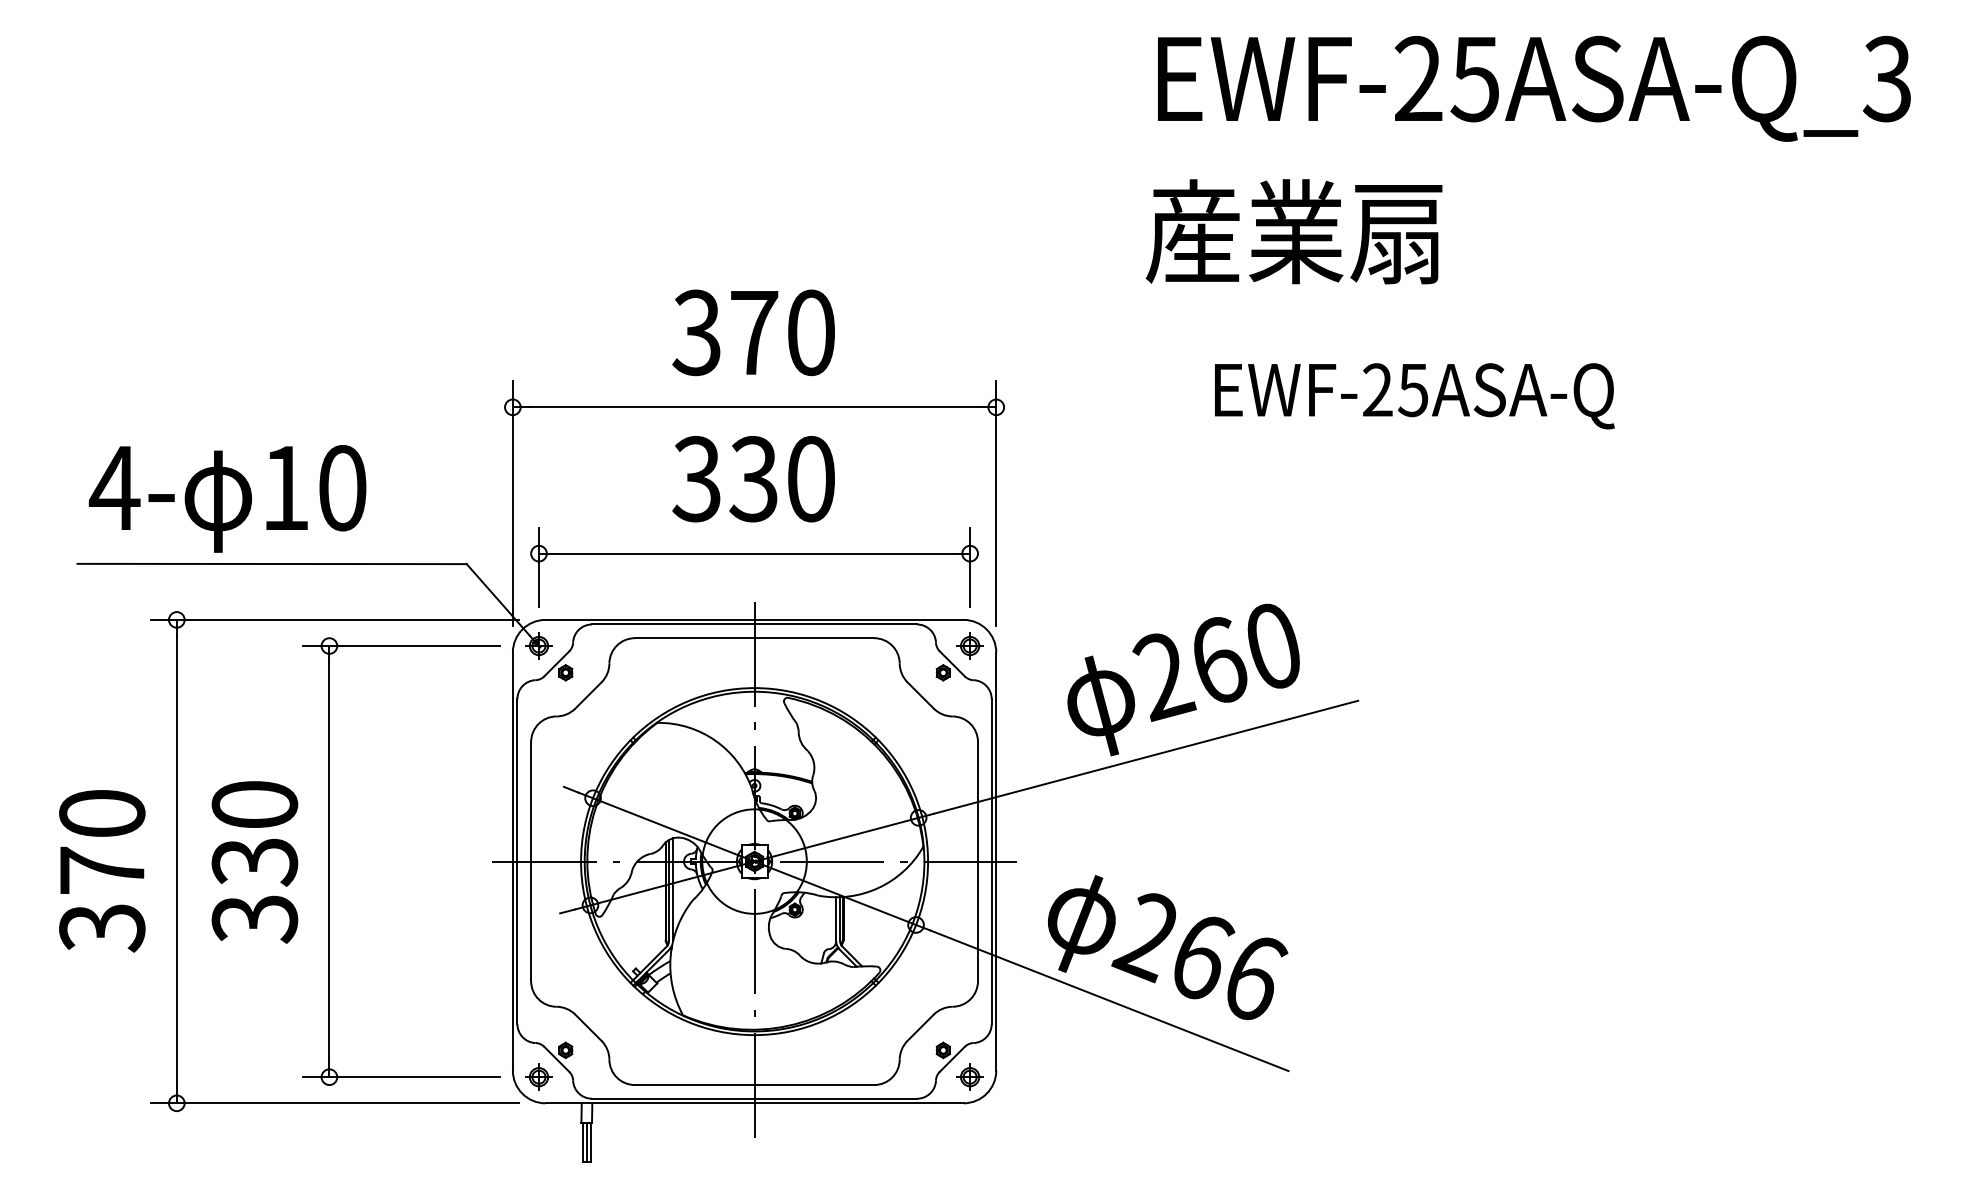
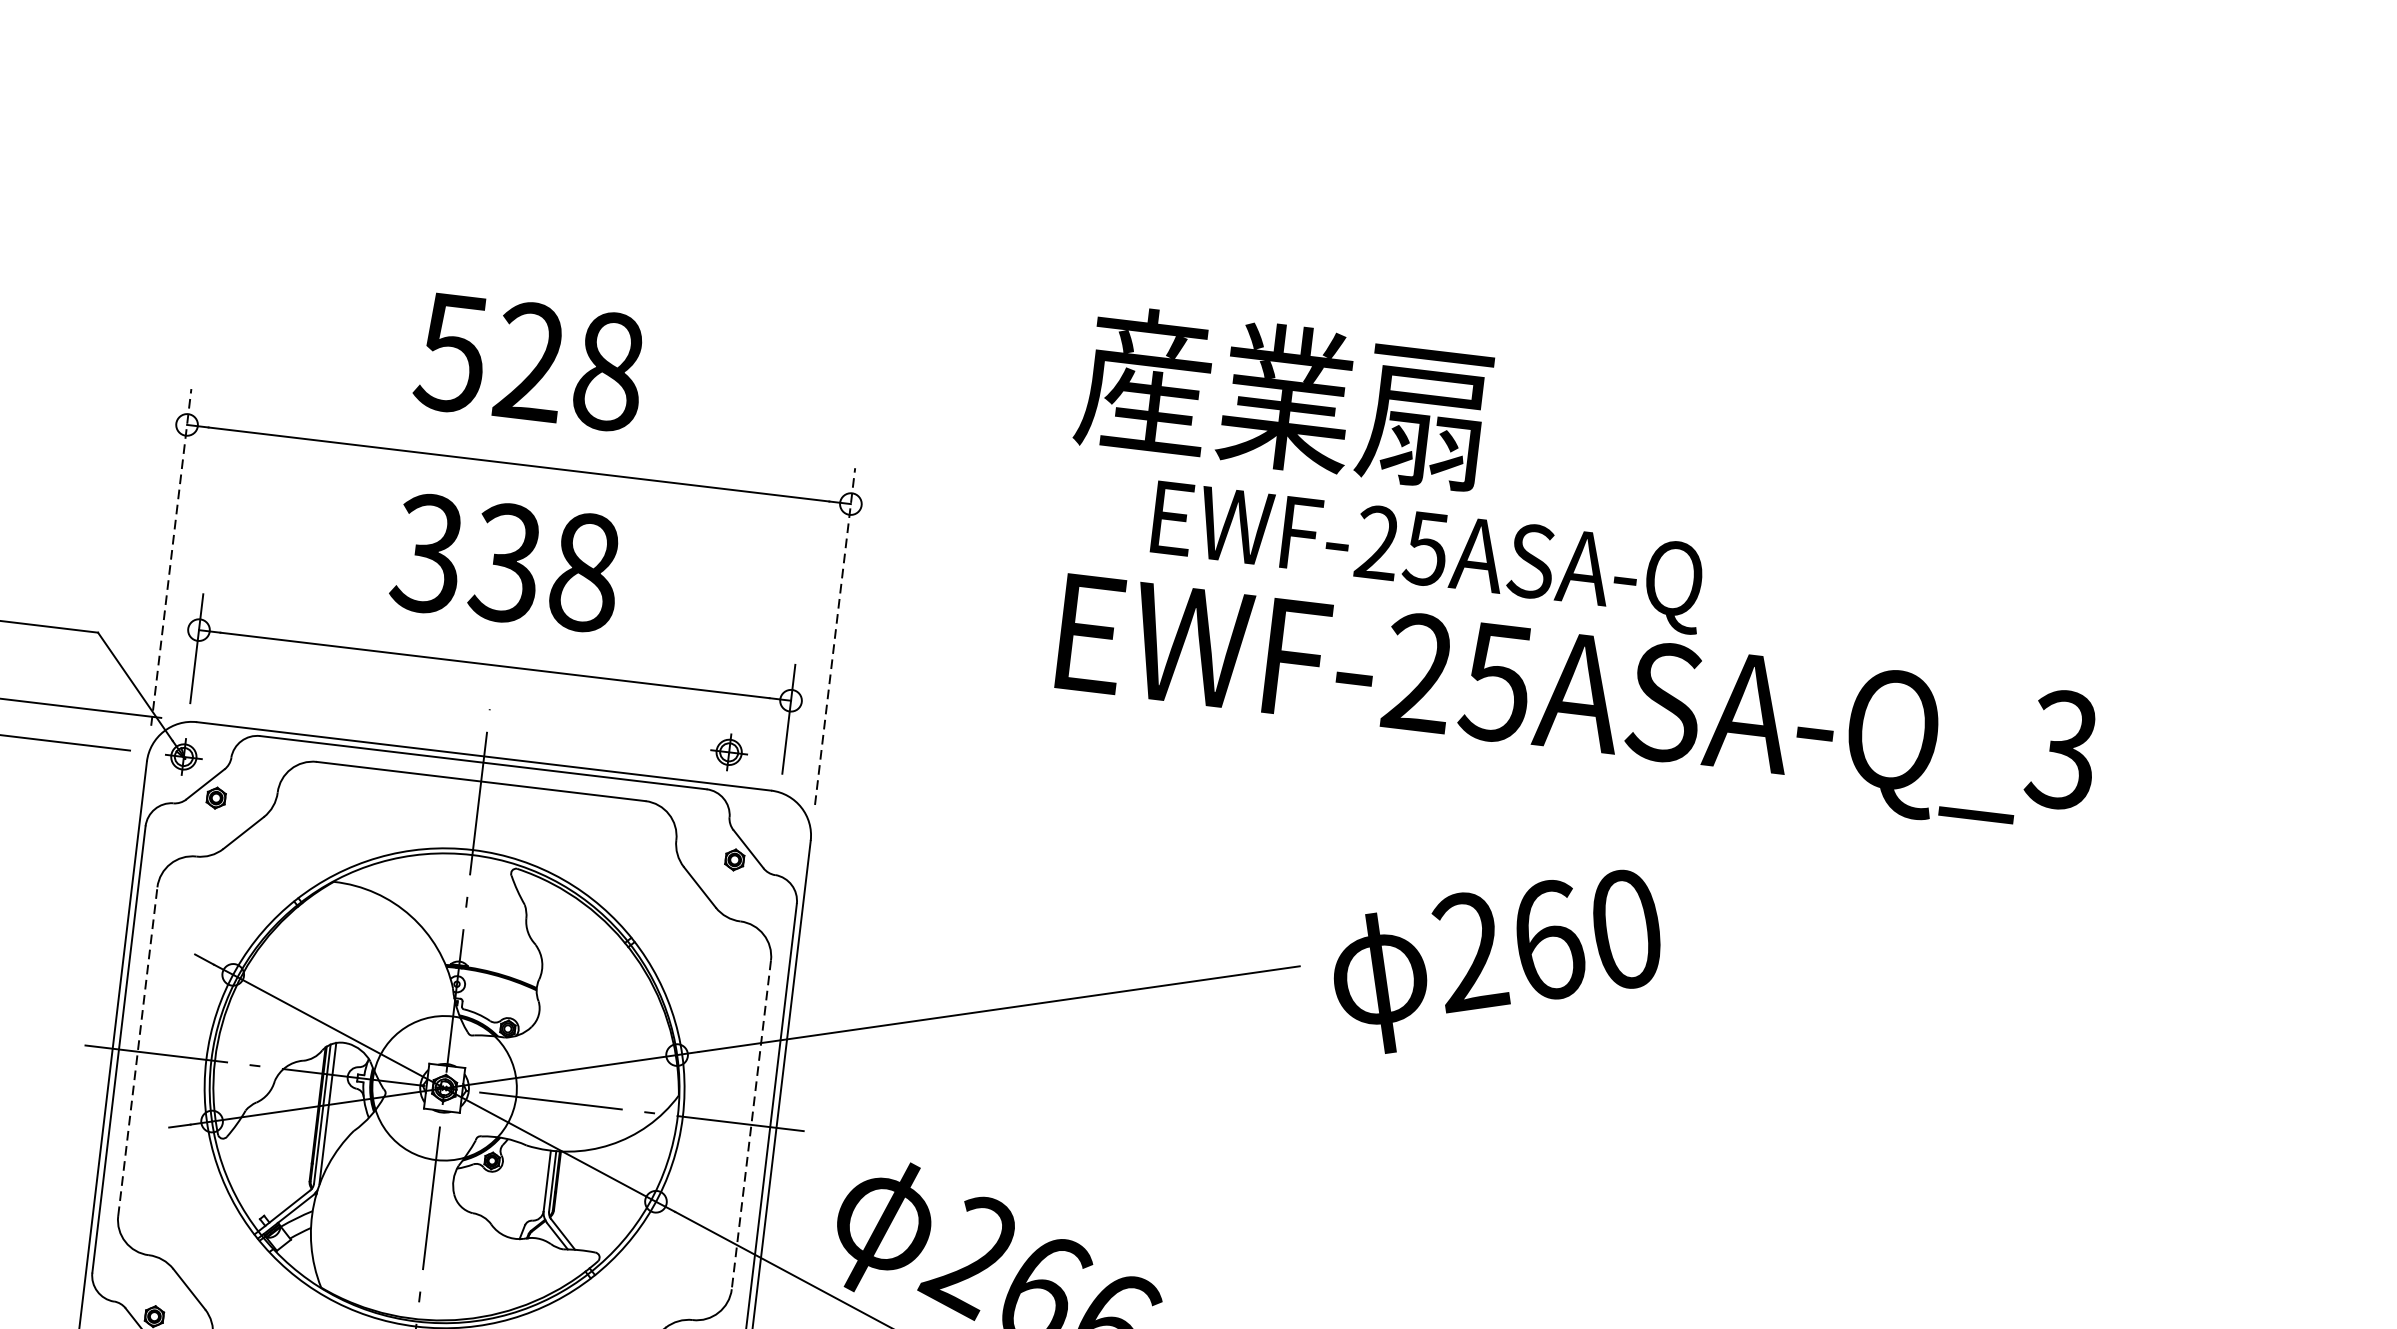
text: (1534, 88) -> (1576, 705), moved
text: (1293, 231) -> (1283, 397), moved
text: (753, 332) -> (529, 361), 370 -> 528
text: (811, 479) -> (585, 572), 330 -> 338
line: (512, 503) -> (170, 556), solid -> dashed
line: (996, 503) -> (835, 636), solid -> dashed
part: (969, 645) -> (728, 751), moved
text: (1183, 679) -> (1497, 960), moved
line: (531, 861) -> (138, 1051), solid -> dashed
line: (977, 861) -> (750, 1124), solid -> dashed

